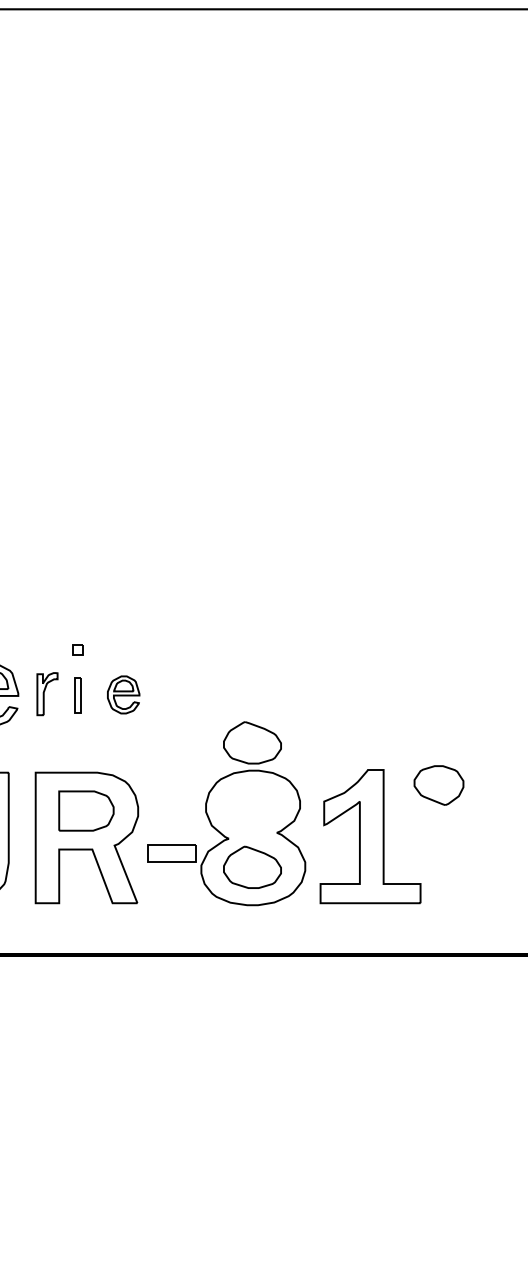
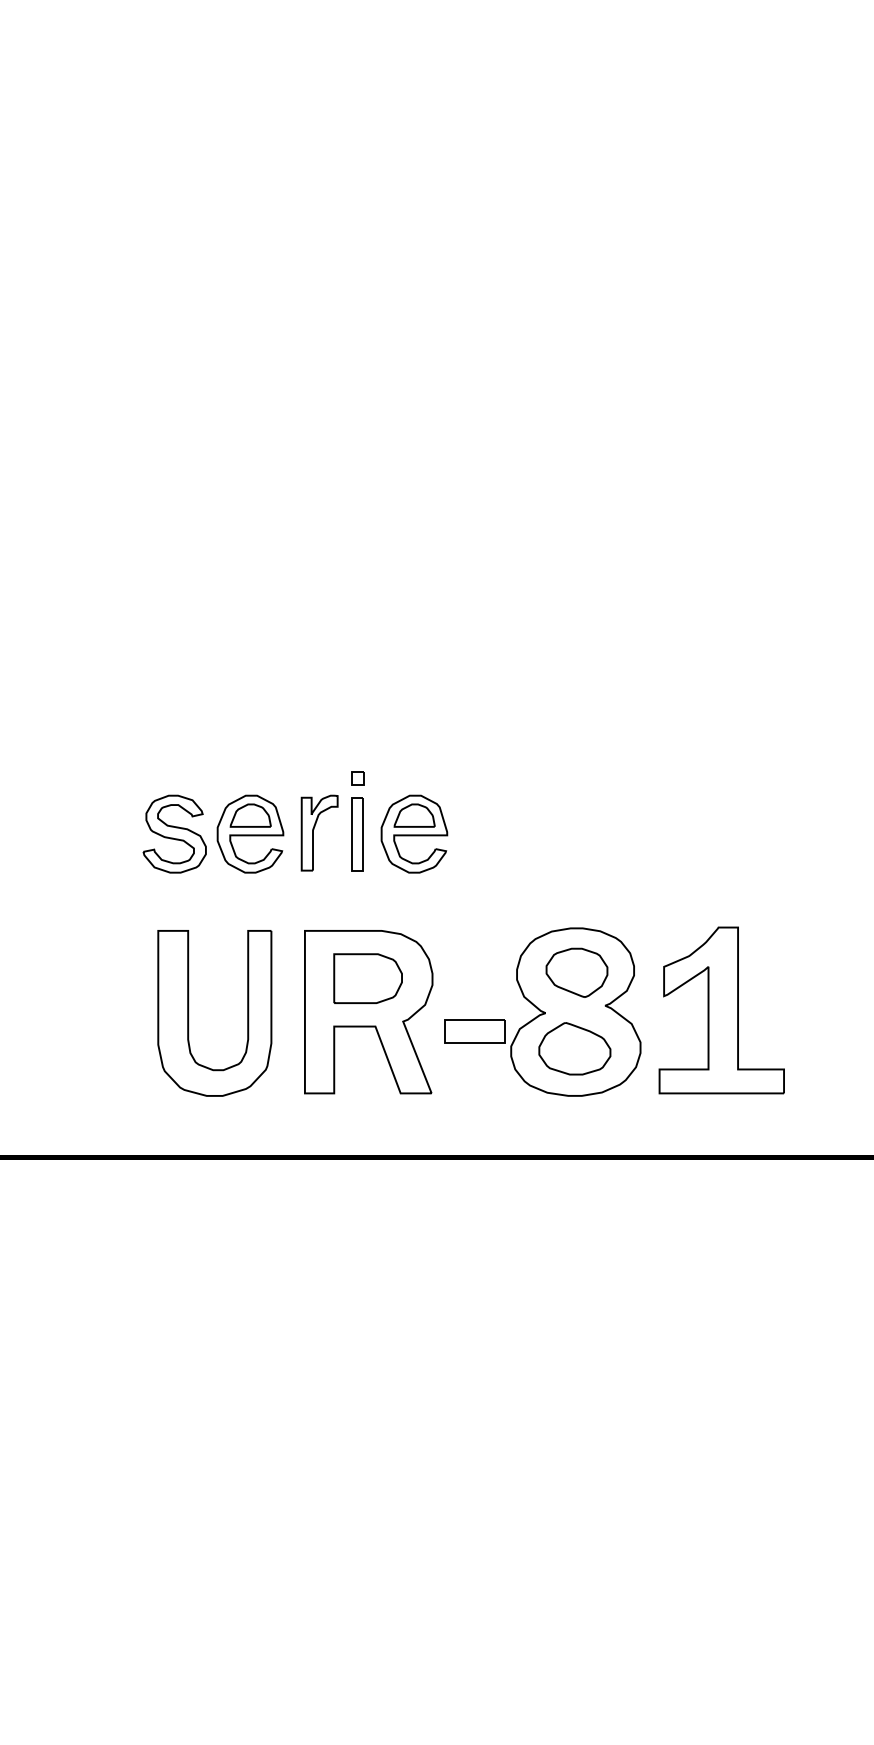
part: (47, 693) -> (319, 832), size x1.43
part: (123, 694) -> (414, 833), size x1.67
part: (77, 695) -> (357, 834), size x1.67
part: (252, 742) -> (574, 893), removed
part: (438, 785) -> (576, 972), moved

